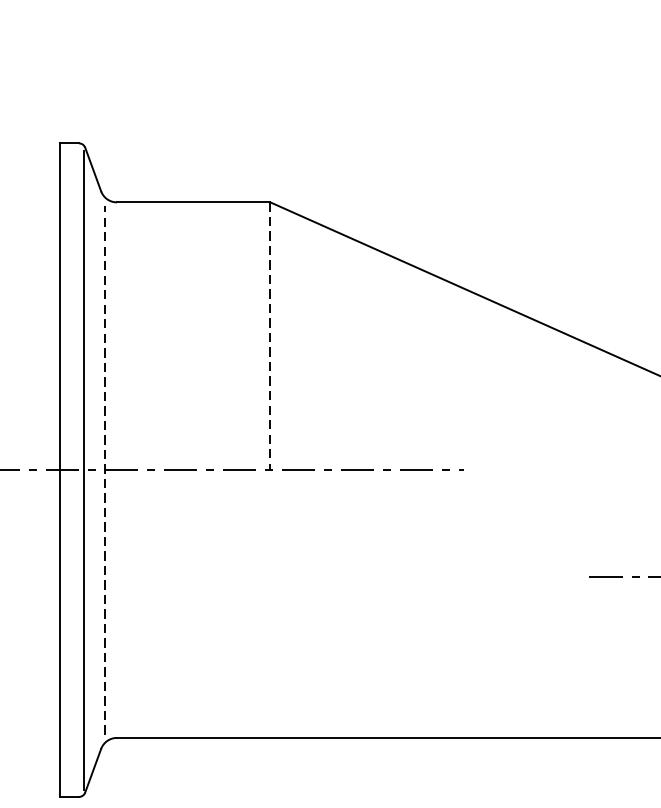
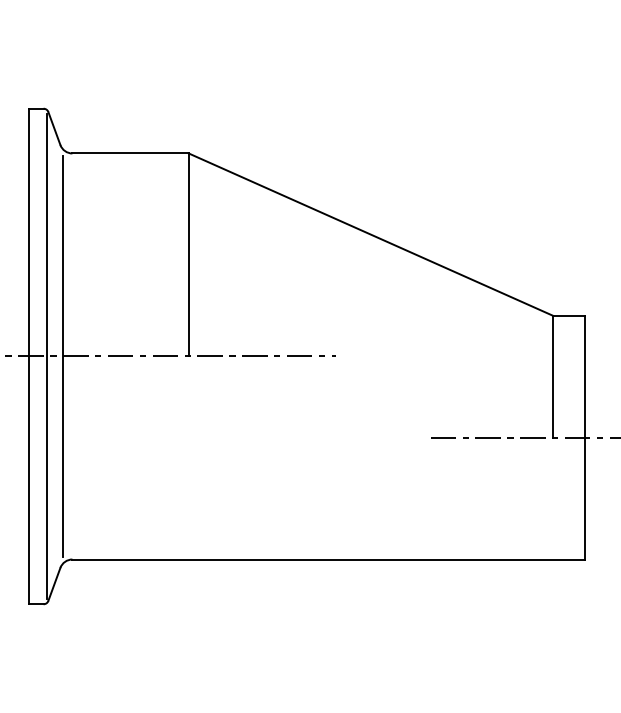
line: (270, 335) -> (188, 254), dashed -> solid
line: (105, 470) -> (63, 356), dashed -> solid

